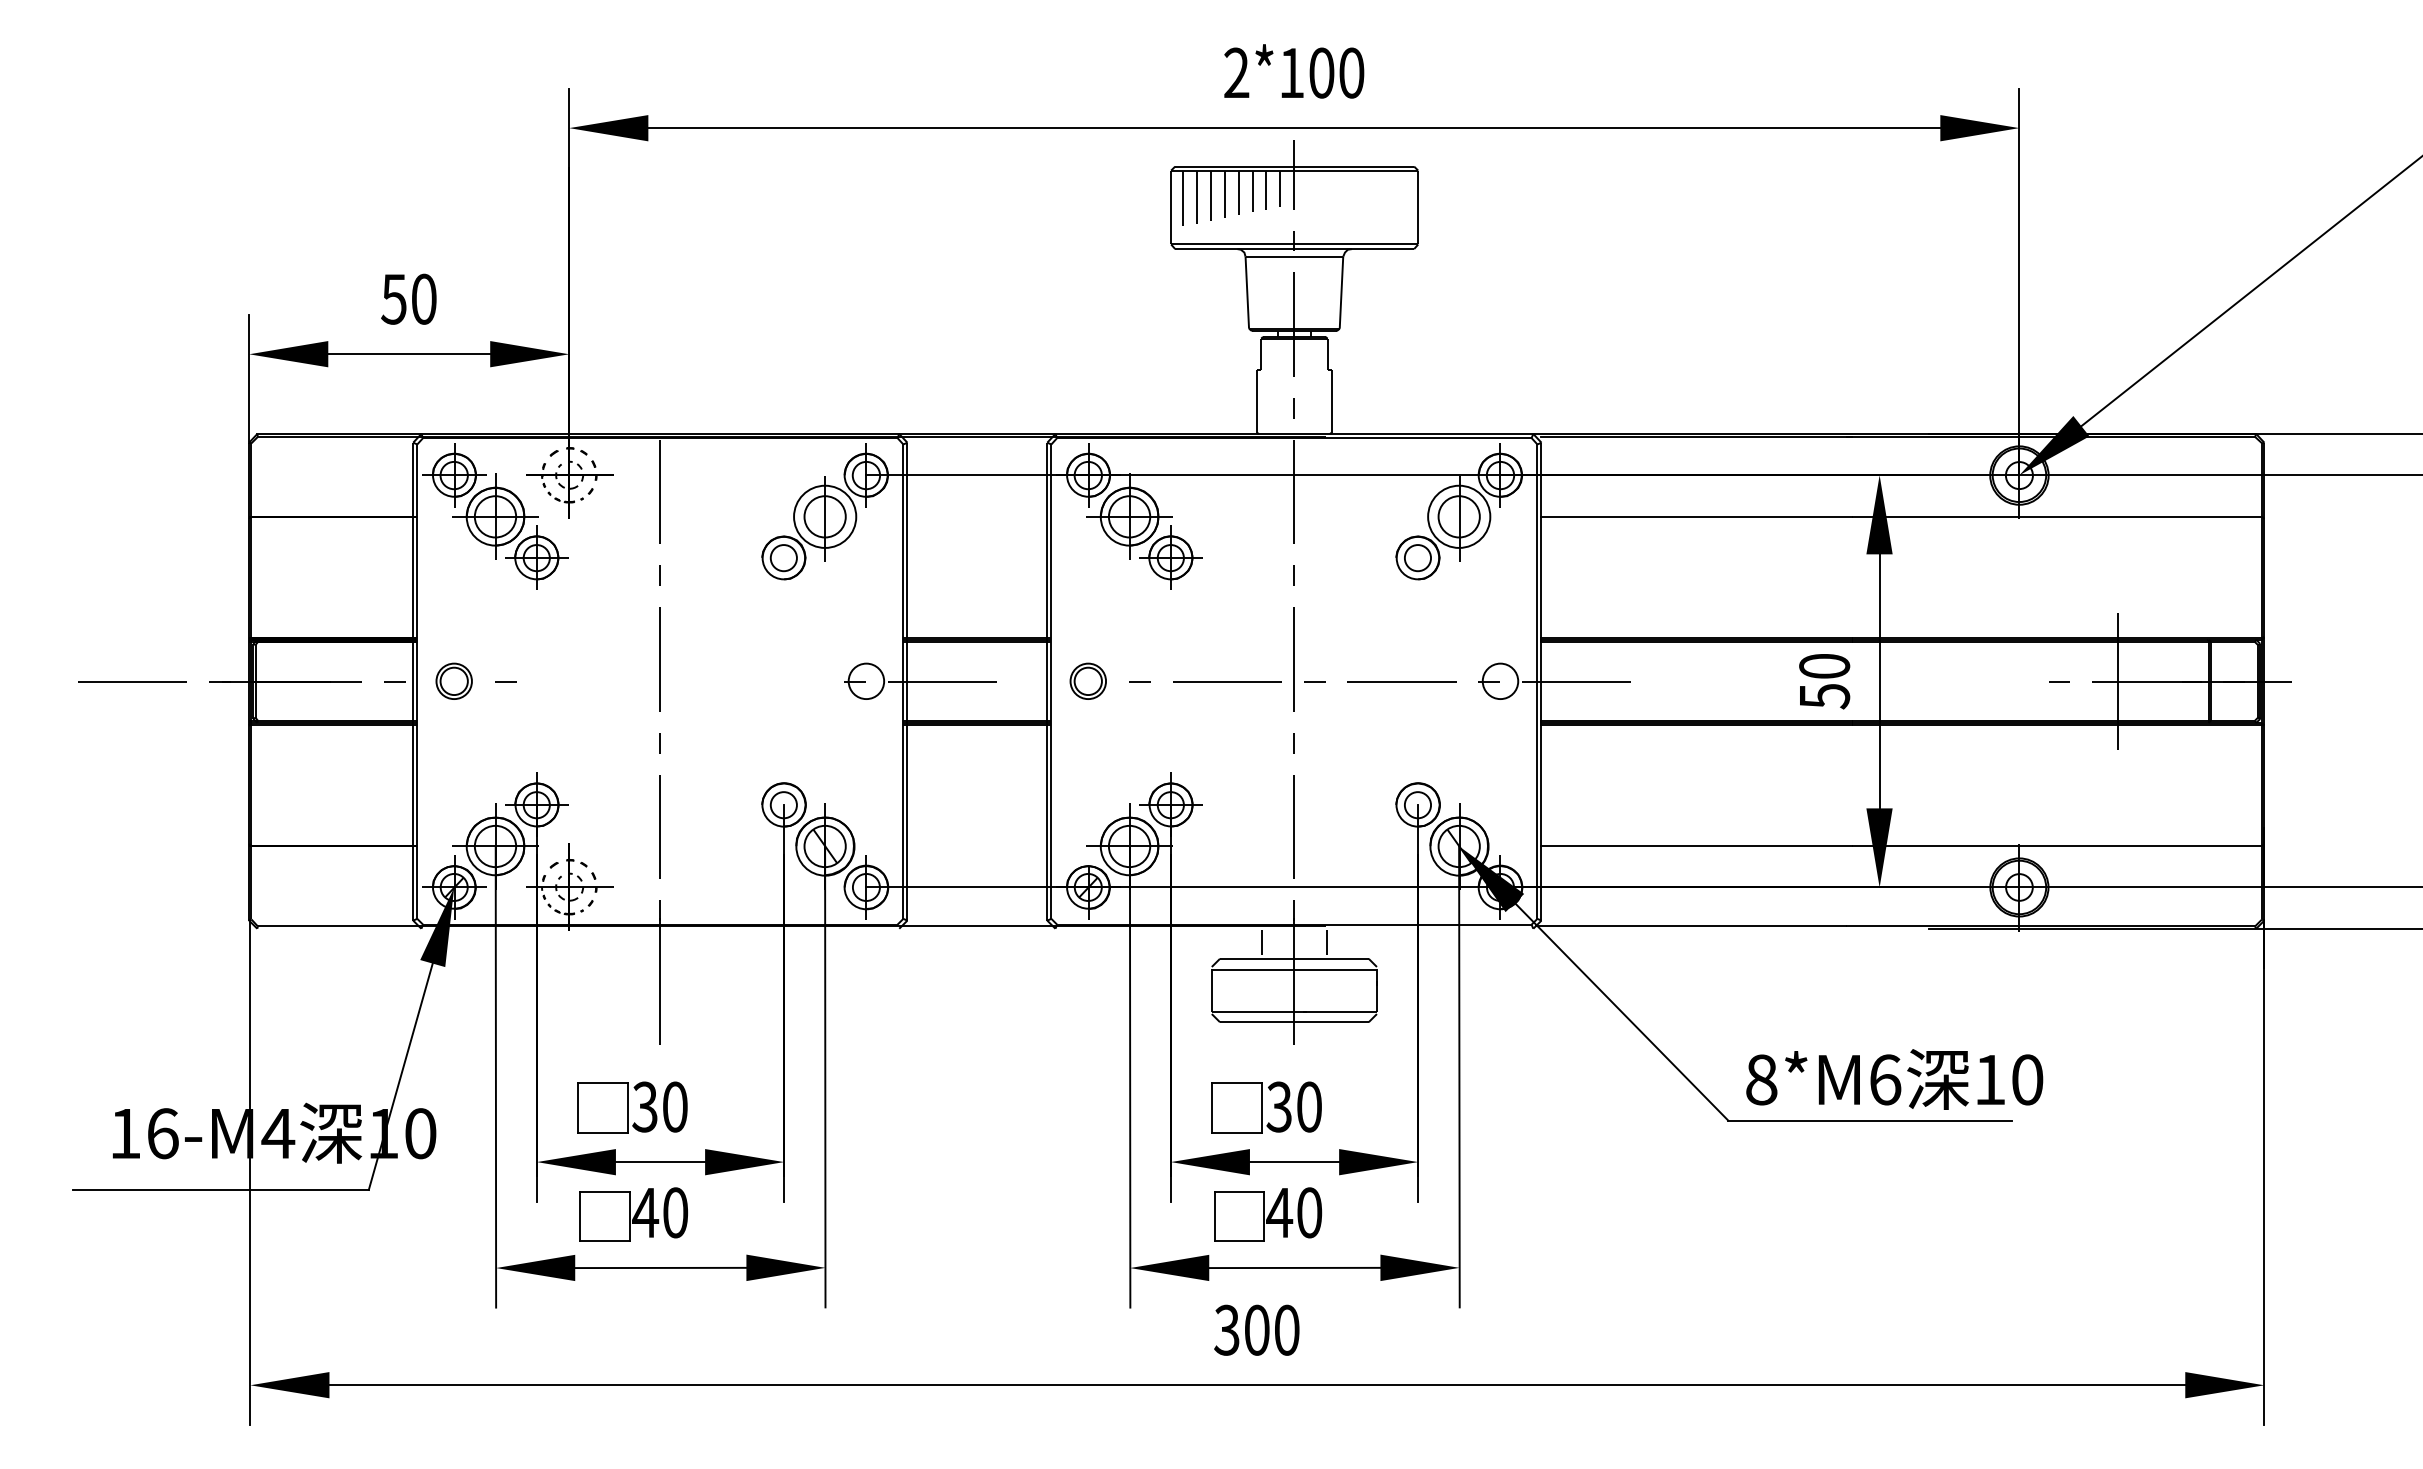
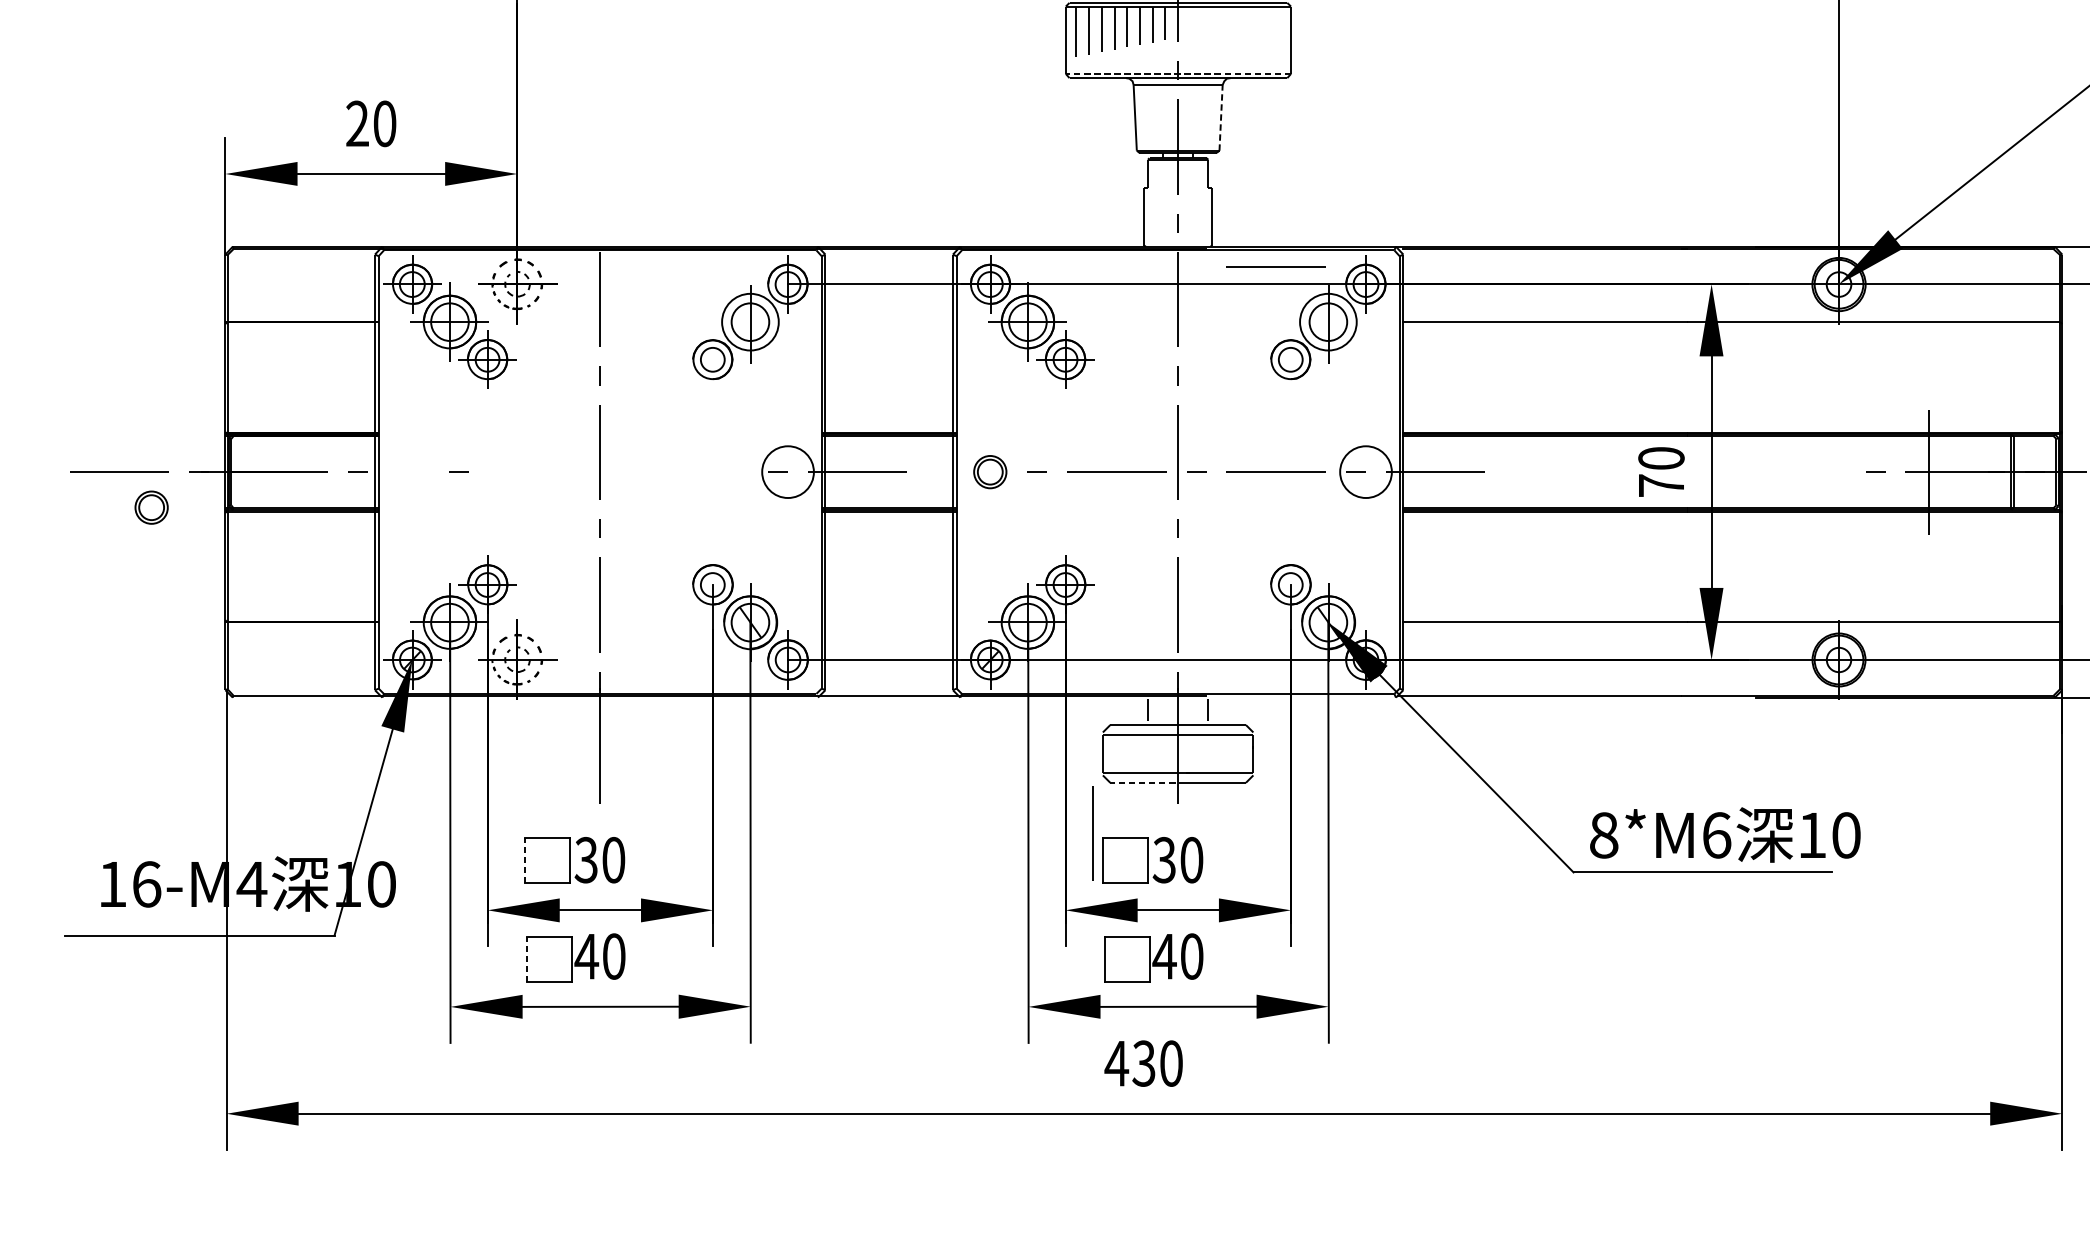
line: (1294, 244) -> (1178, 73), solid -> dashed
line: (1341, 292) -> (1221, 117), solid -> dashed
text: (393, 298) -> (356, 123), 50 -> 20
line: (1401, 456) -> (1275, 267), added
part: (453, 680) -> (150, 506), moved
circle: (866, 681) -> (788, 472), size x1.6
circle: (1500, 681) -> (1366, 472), size x1.6
text: (1825, 696) -> (1662, 485), 50 -> 70
line: (1260, 1022) -> (1147, 783), solid -> dashed
line: (1200, 1077) -> (1092, 833), added
line: (578, 1107) -> (525, 860), solid -> dashed
line: (580, 1216) -> (527, 959), solid -> dashed
text: (1241, 1329) -> (1129, 1062), 300 -> 430

